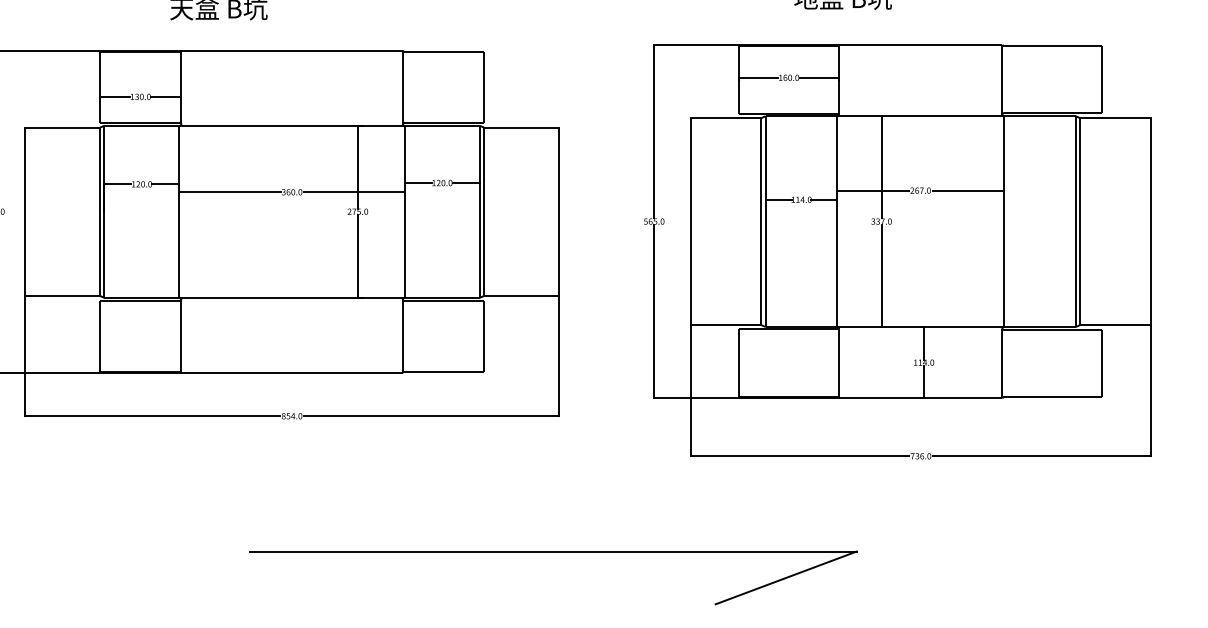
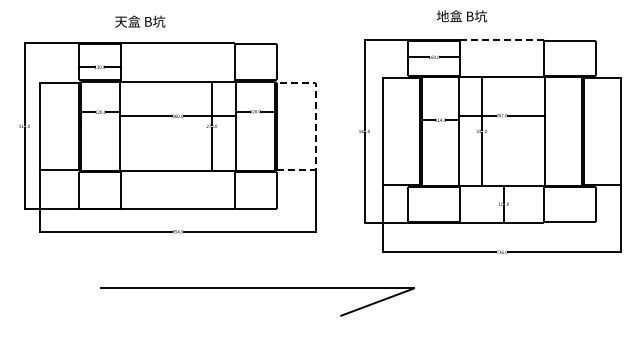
line: (919, 45) -> (501, 40), solid -> dashed
line: (558, 210) -> (315, 125), solid -> dashed
part: (553, 551) -> (257, 288), moved

